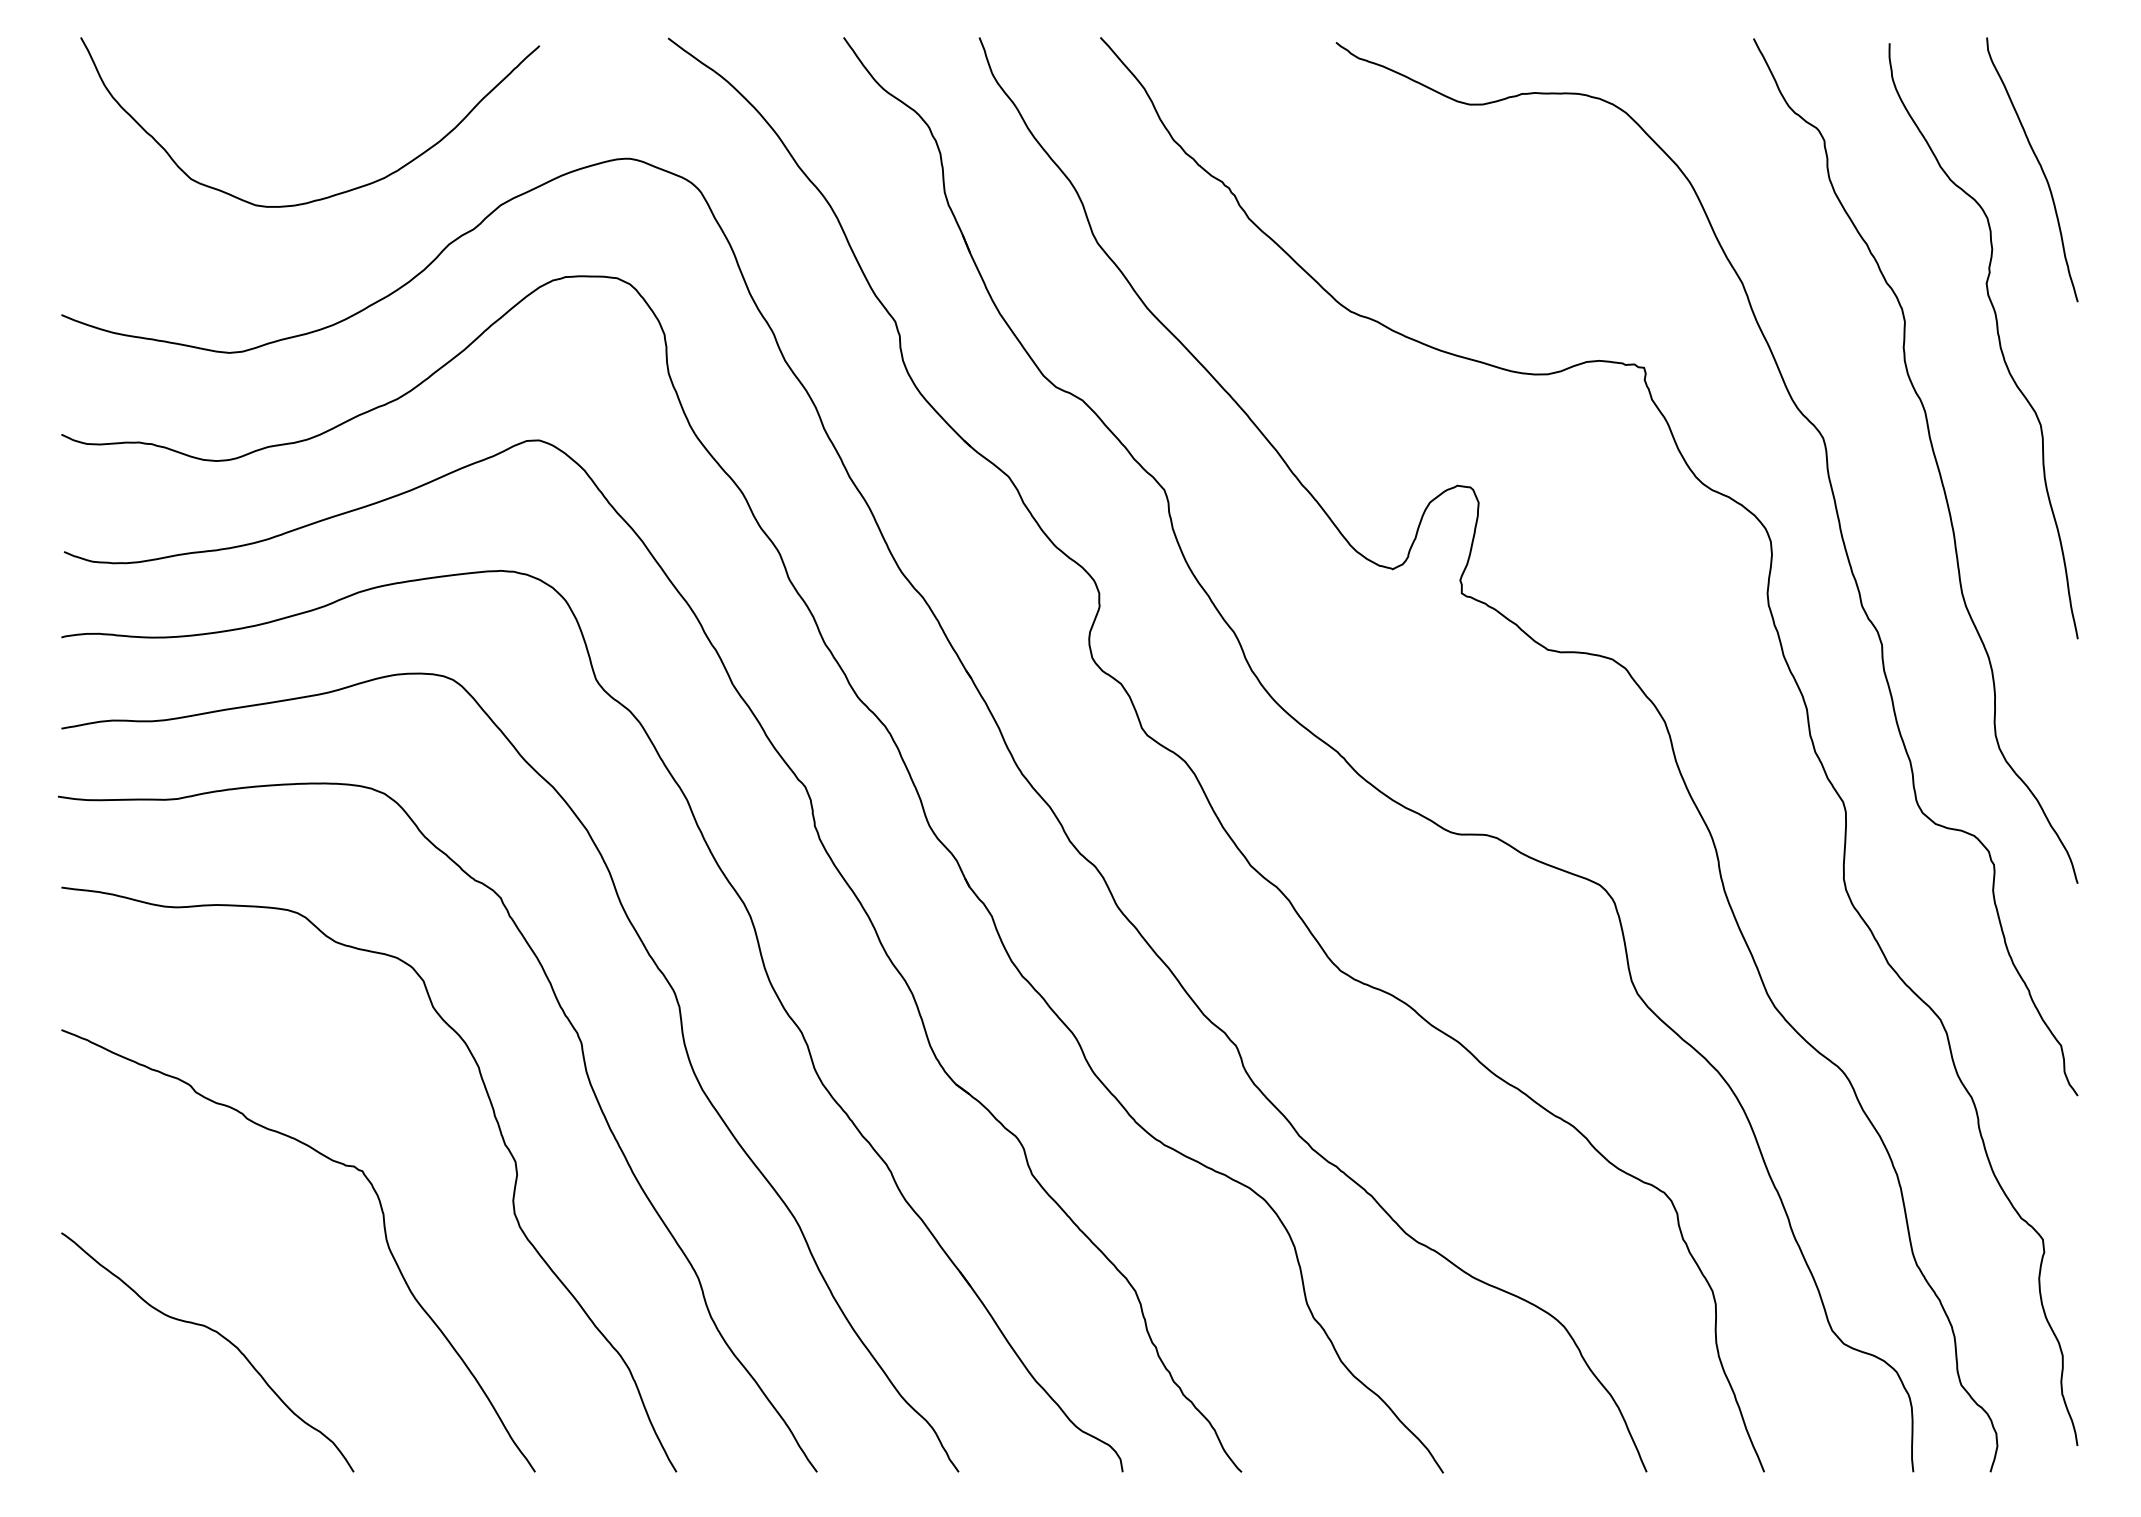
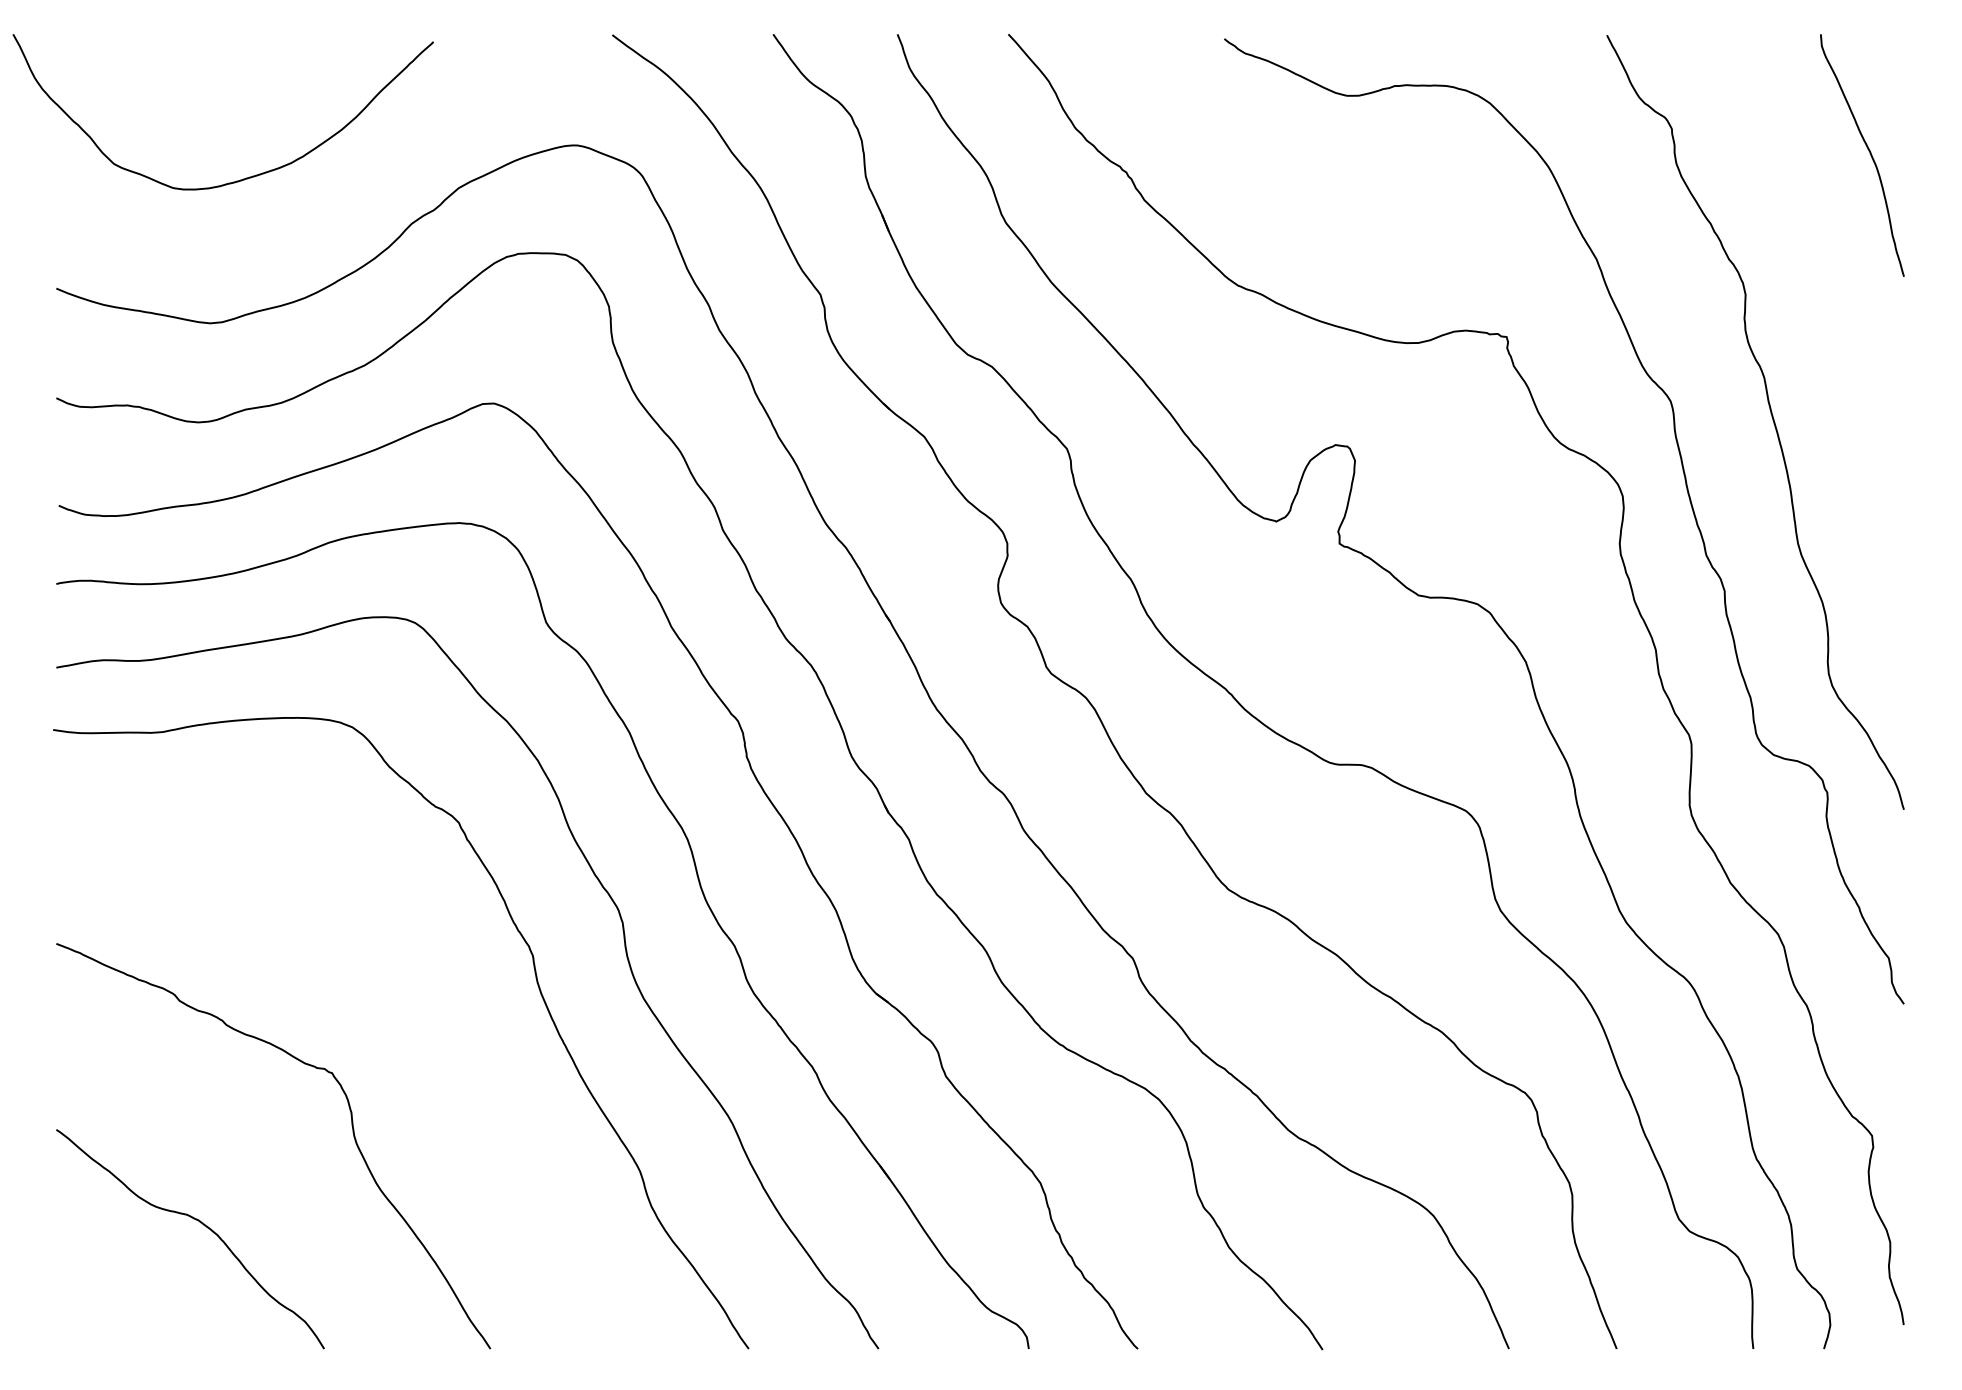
curve: (332, 194) -> (243, 178), moved
curve: (1997, 336) -> (1830, 308), removed
curve: (500, 1134) -> (458, 1039), removed

